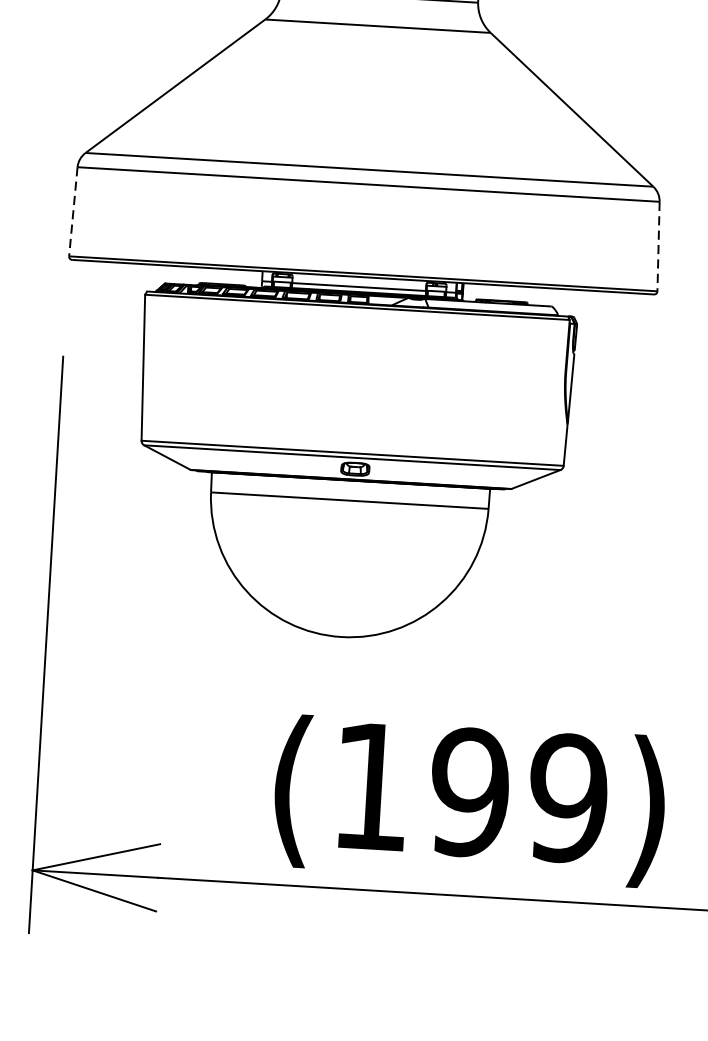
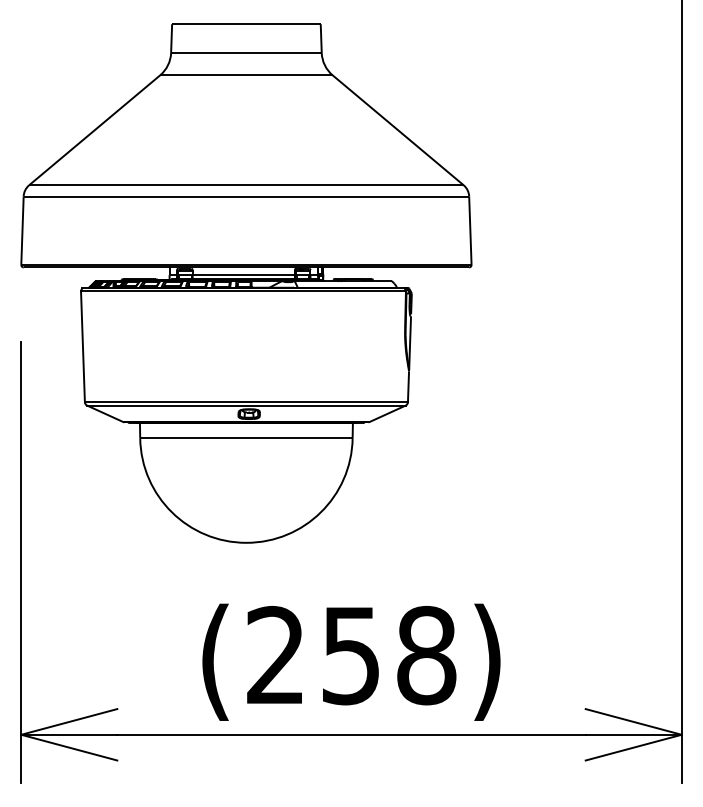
line: (73, 212) -> (22, 231), dashed -> solid
line: (658, 247) -> (470, 231), dashed -> solid
text: (470, 792) -> (351, 655), (199) -> (258)

